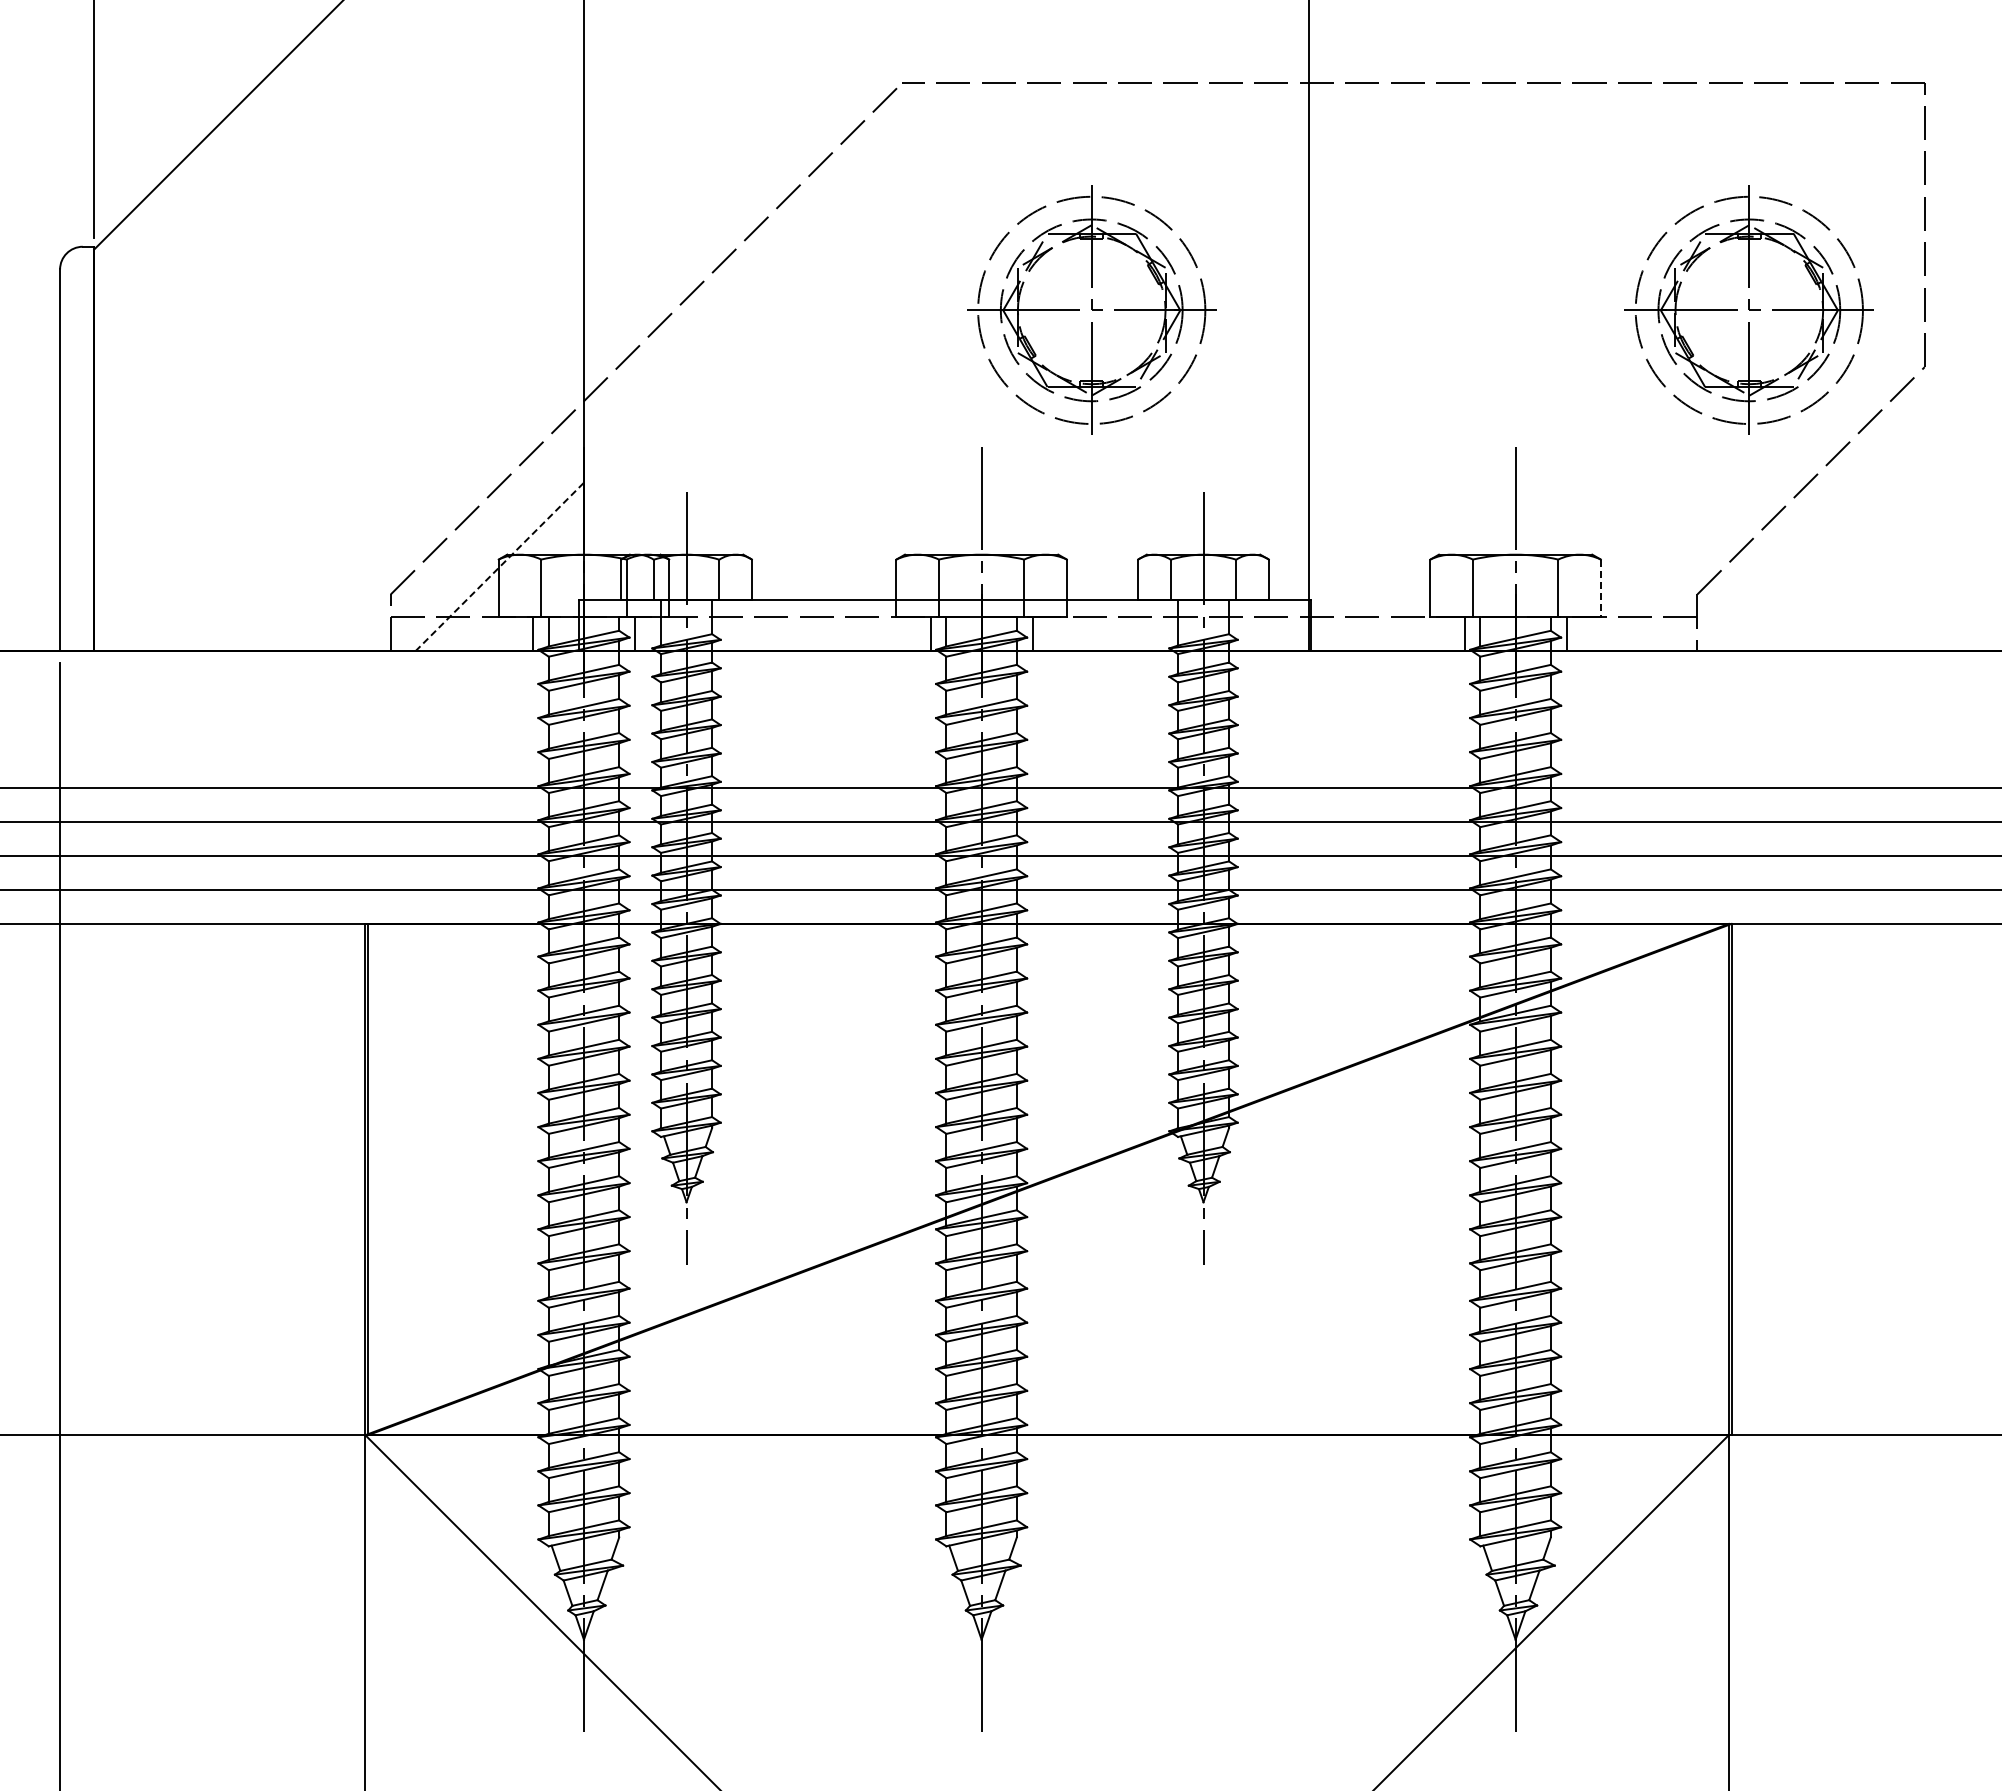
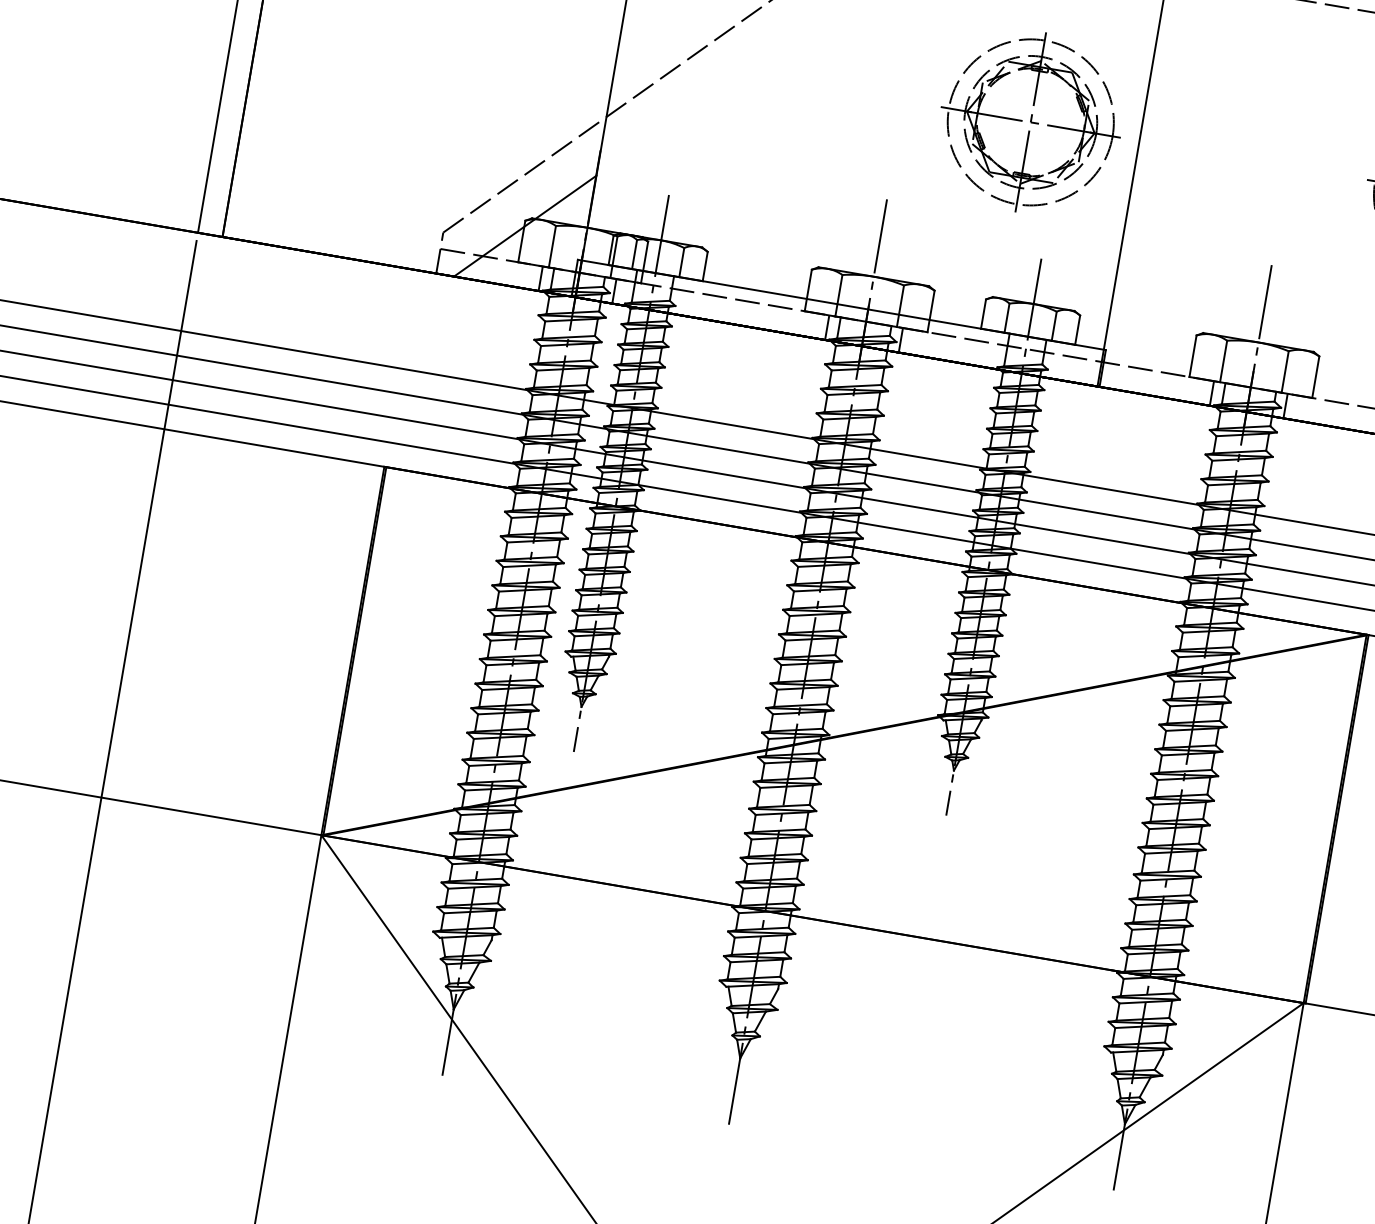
part: (1091, 309) -> (1030, 121), moved
line: (500, 566) -> (525, 225), dashed -> solid
line: (1600, 588) -> (1315, 377), dashed -> solid

